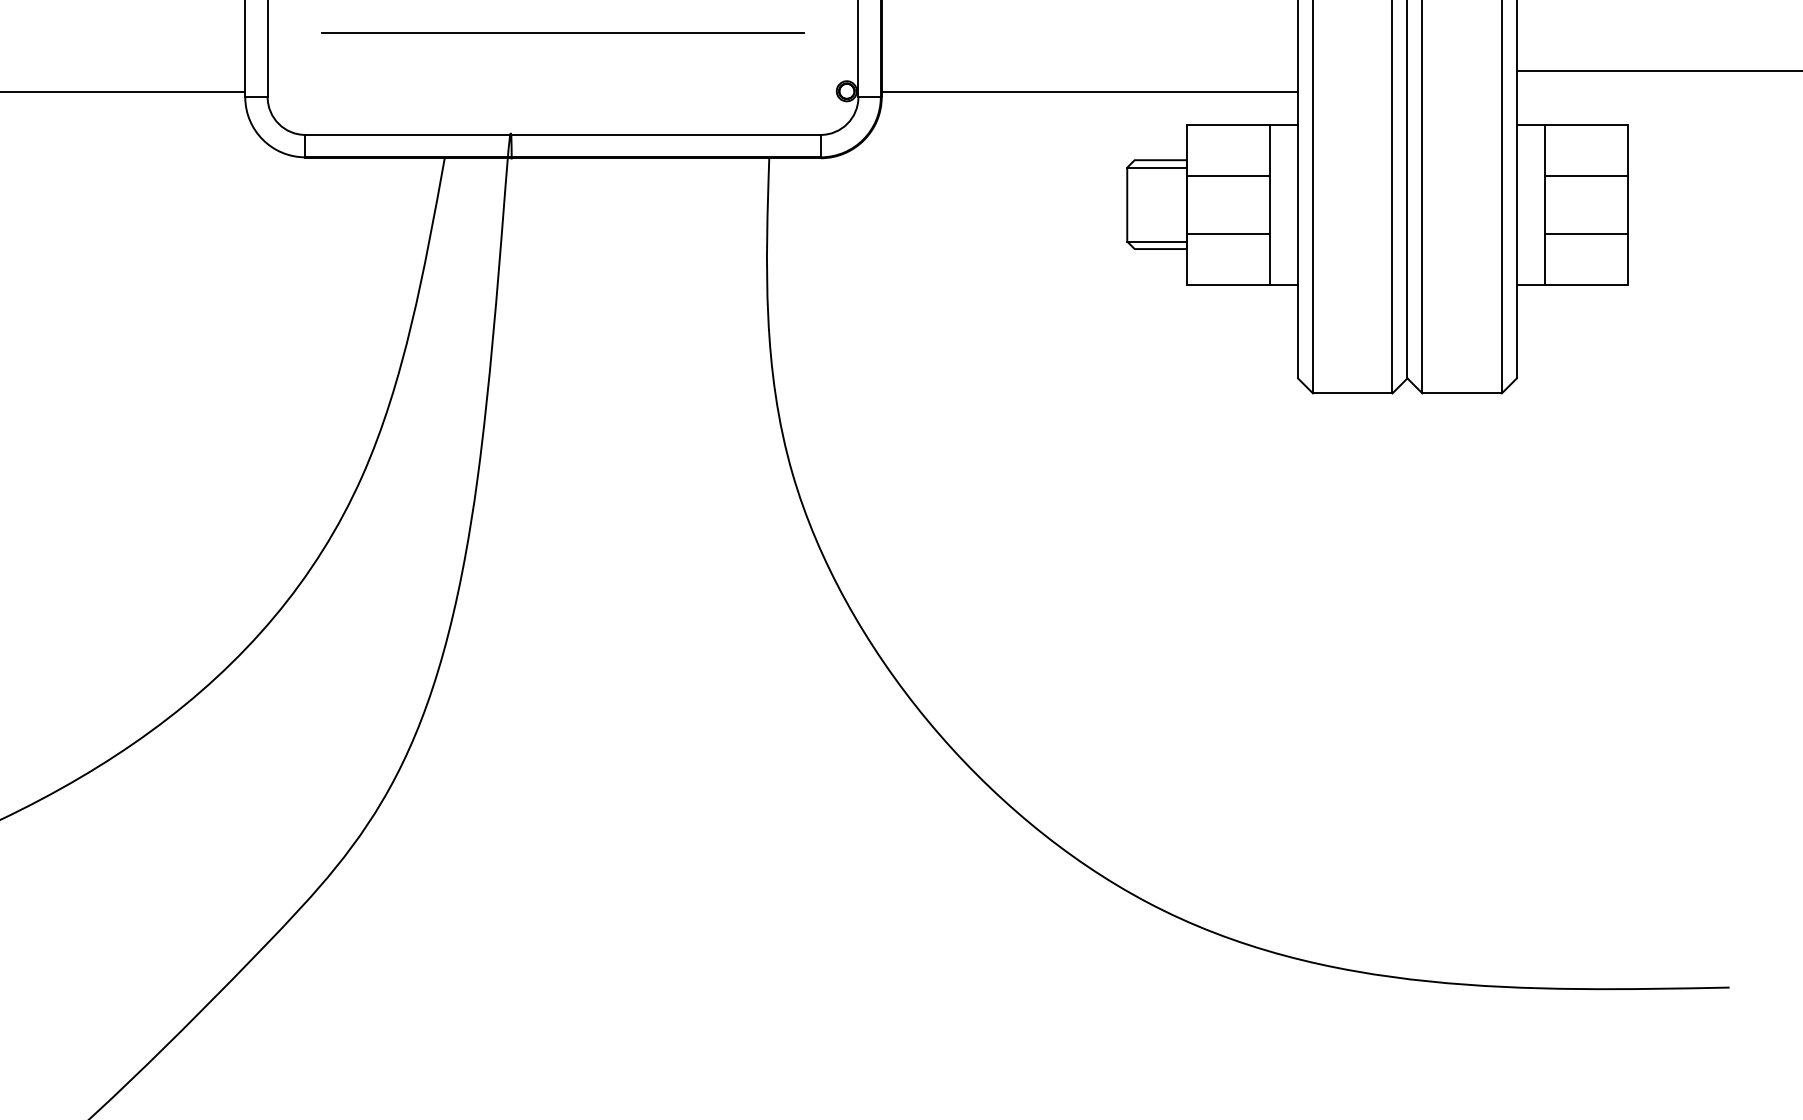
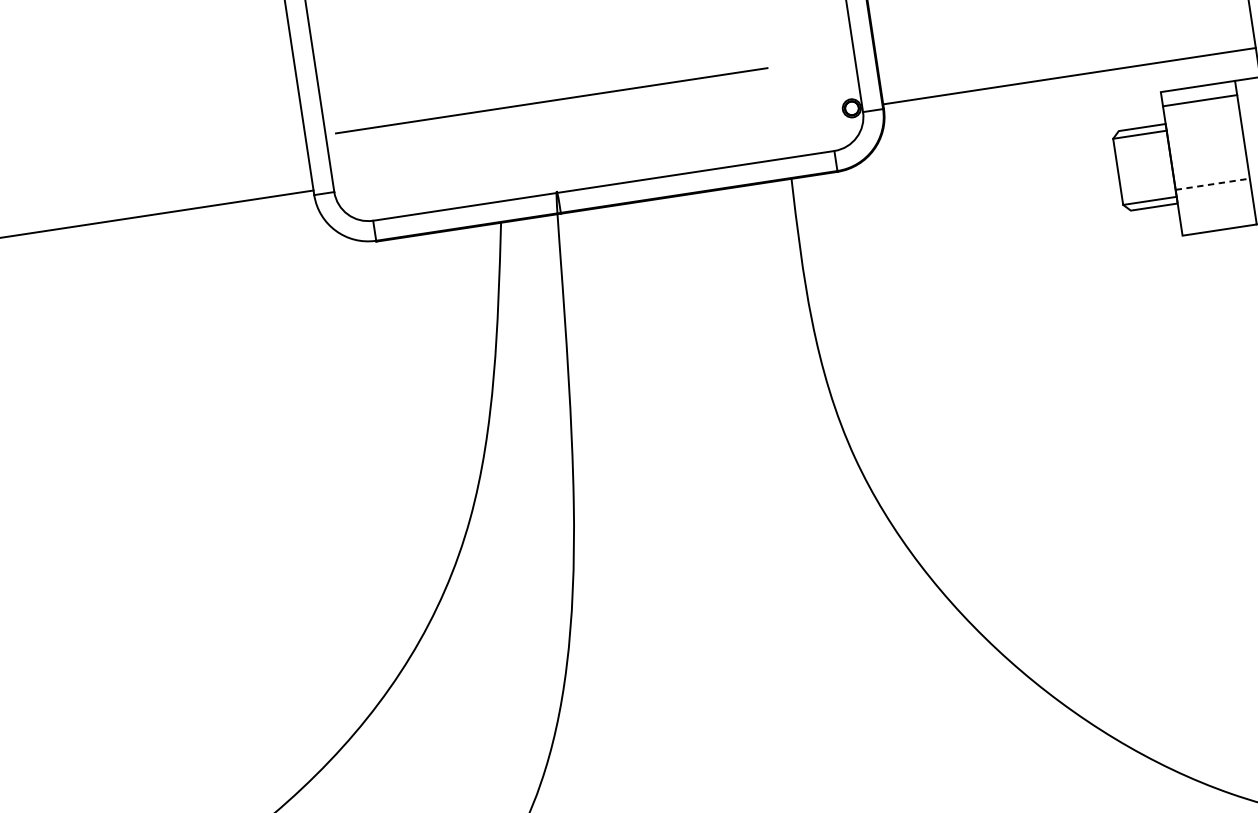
line: (562, 32) -> (550, 100), moved
line: (1228, 176) -> (1200, 100), moved
line: (1228, 233) -> (1212, 183), solid -> dashed

